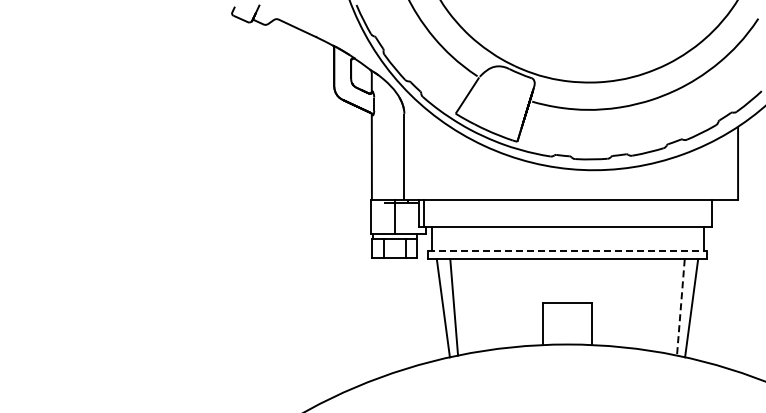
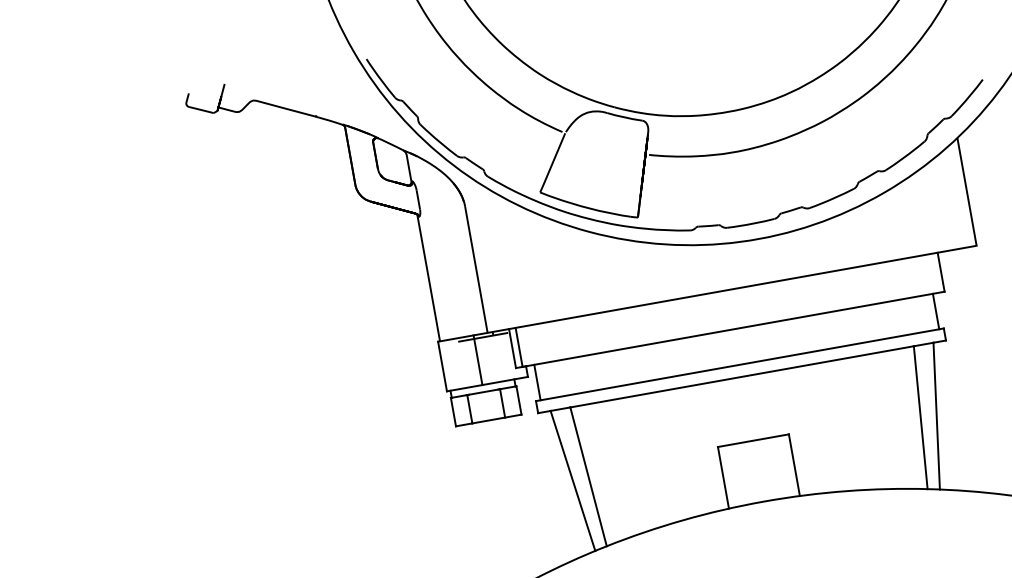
line: (568, 251) -> (741, 364), dashed -> solid
line: (680, 308) -> (920, 419), dashed -> solid

